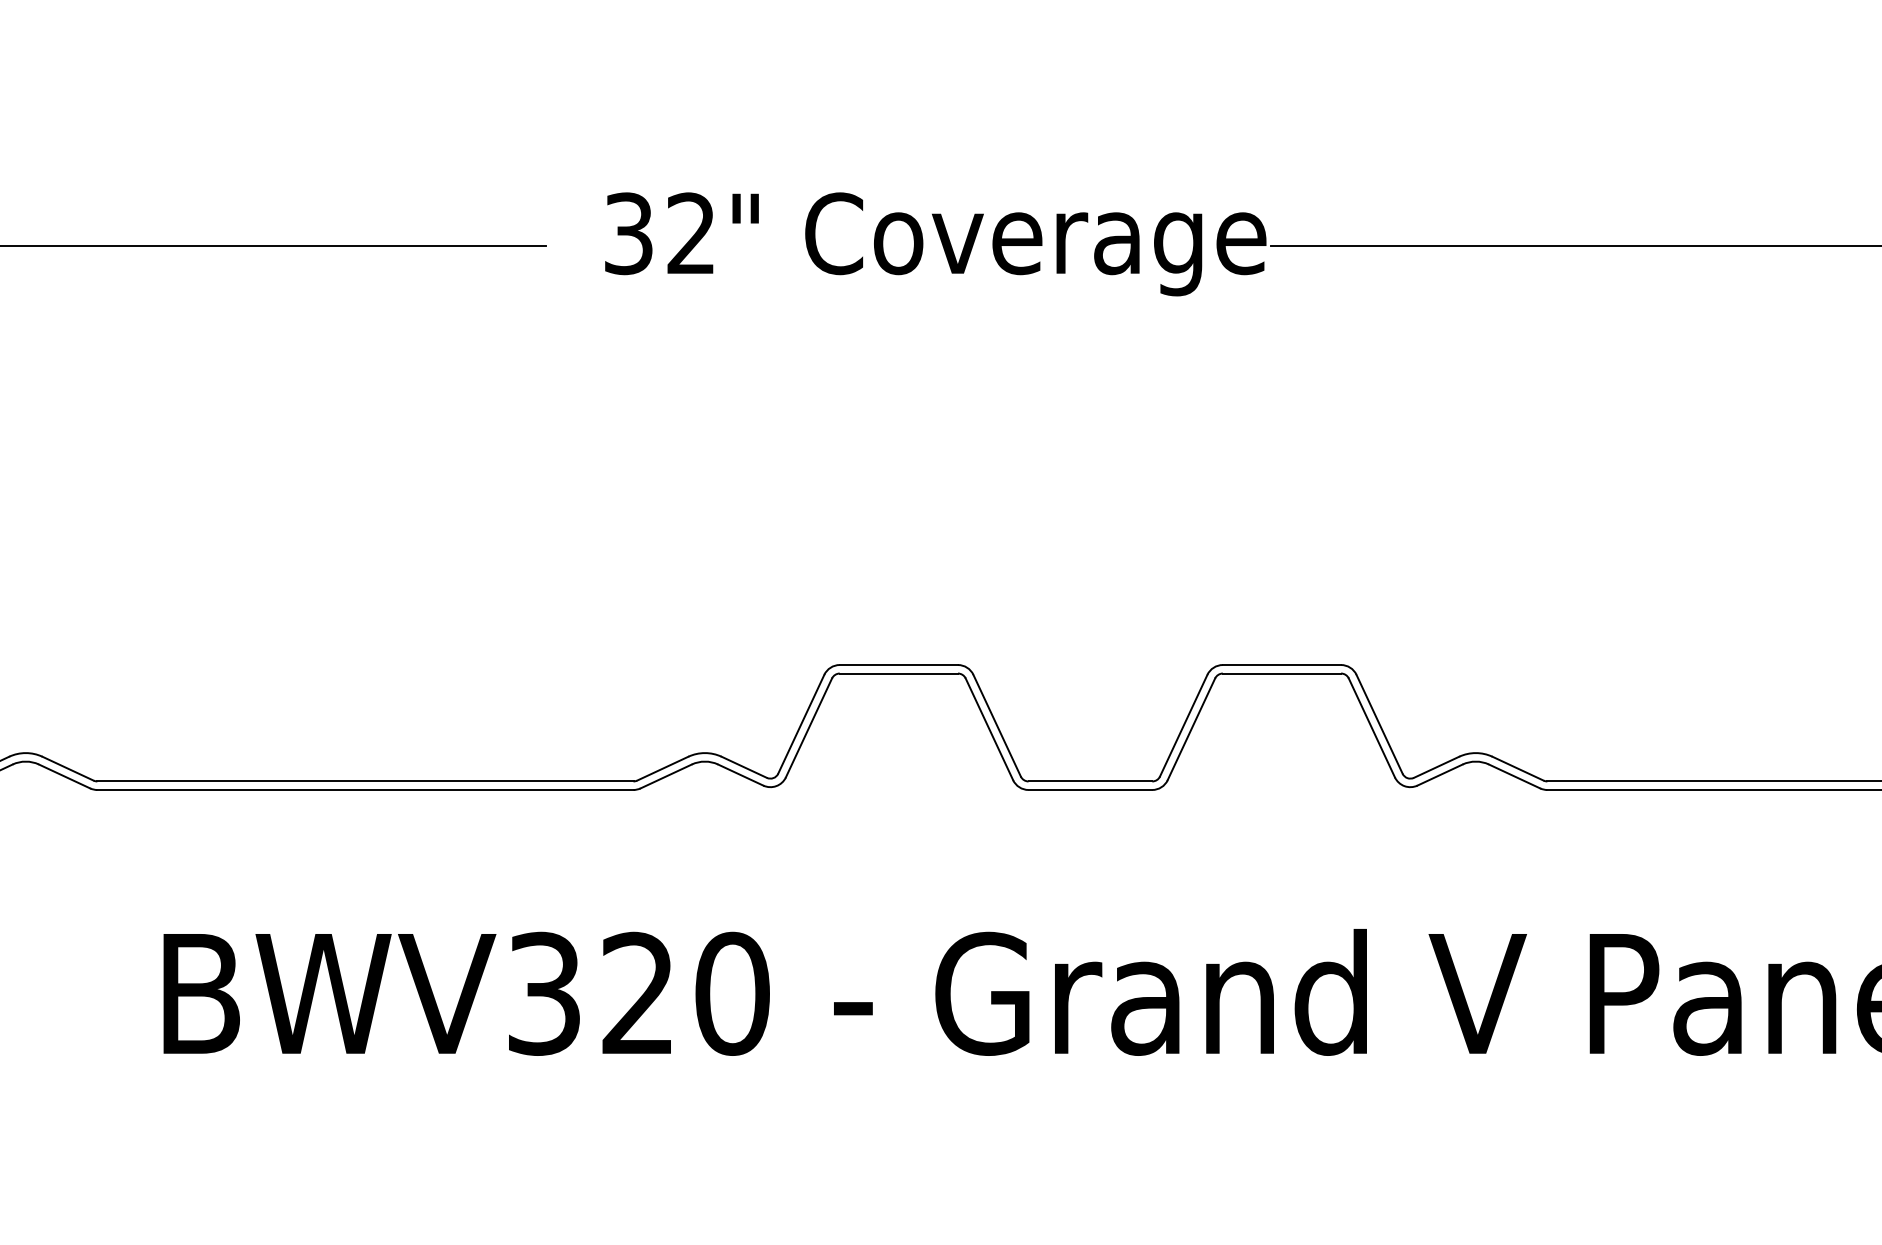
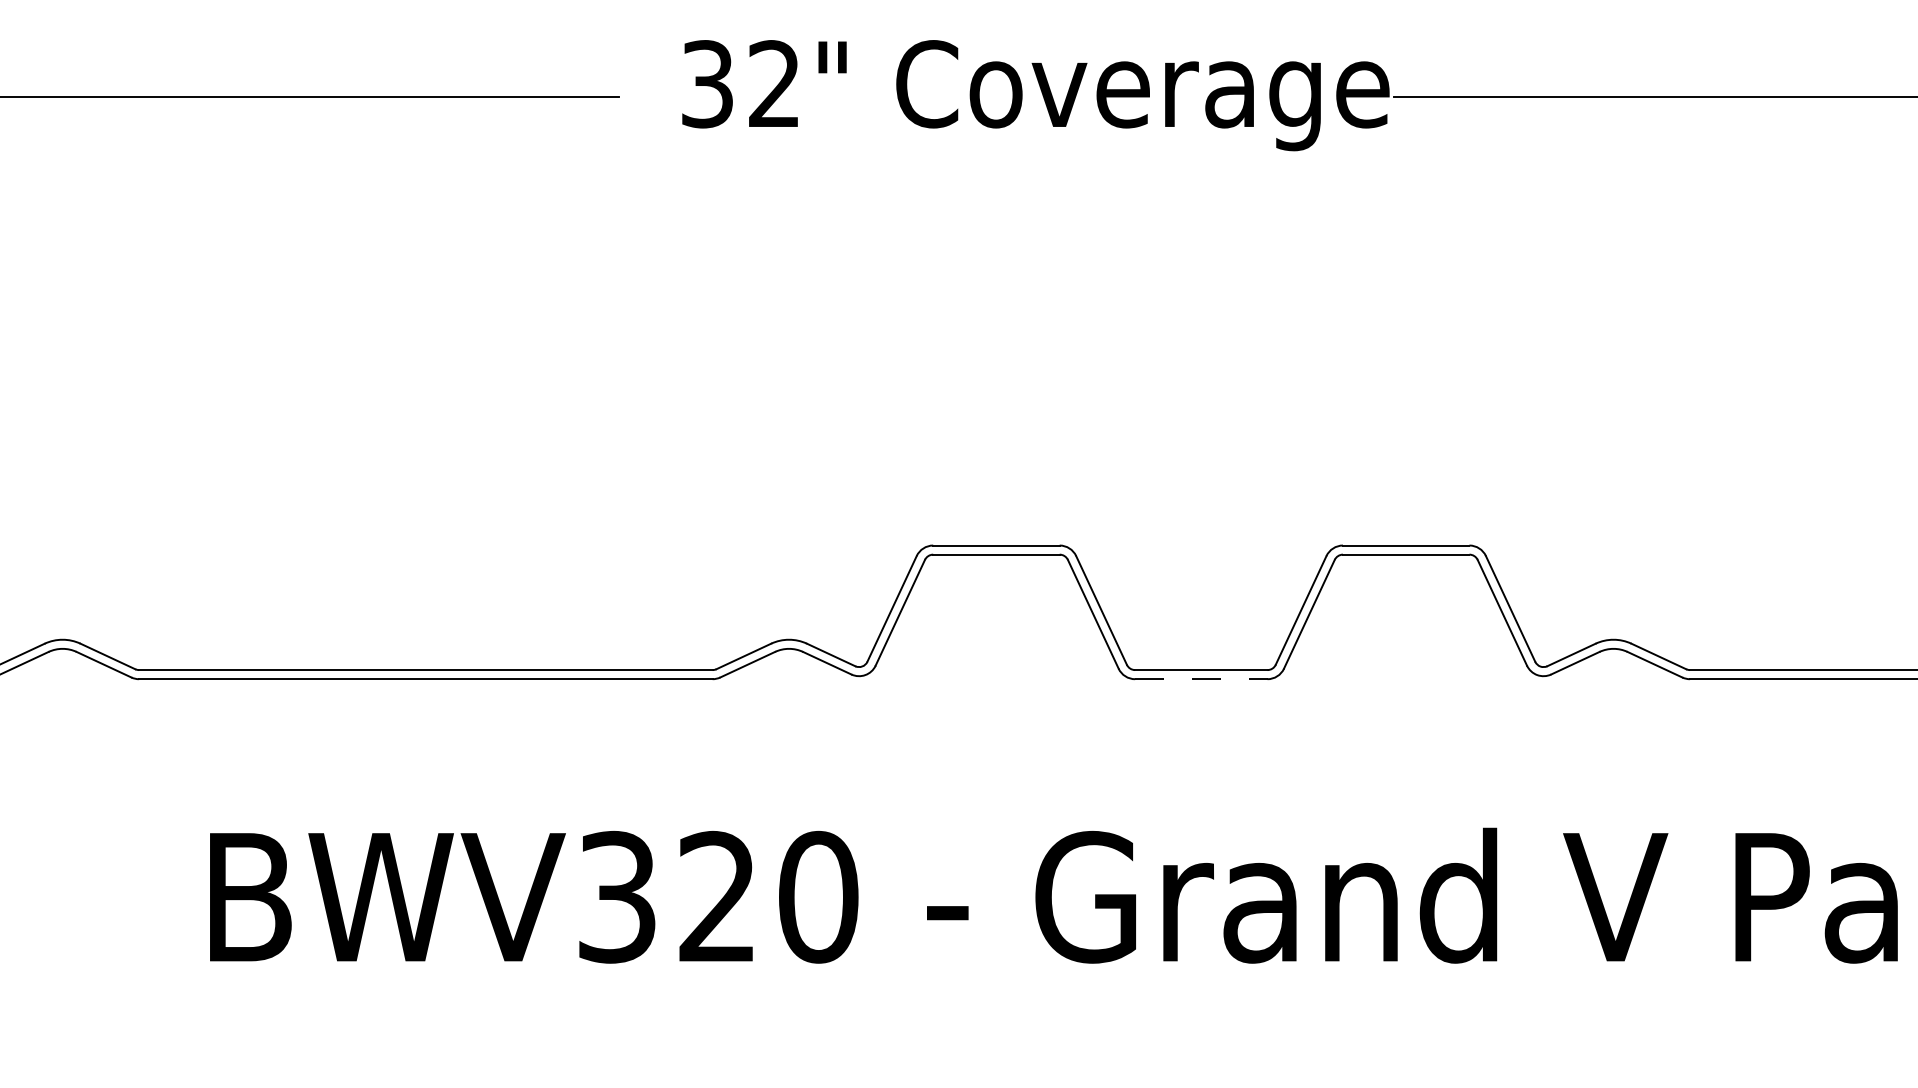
line: (1090, 789) -> (1201, 678), solid -> dashed

